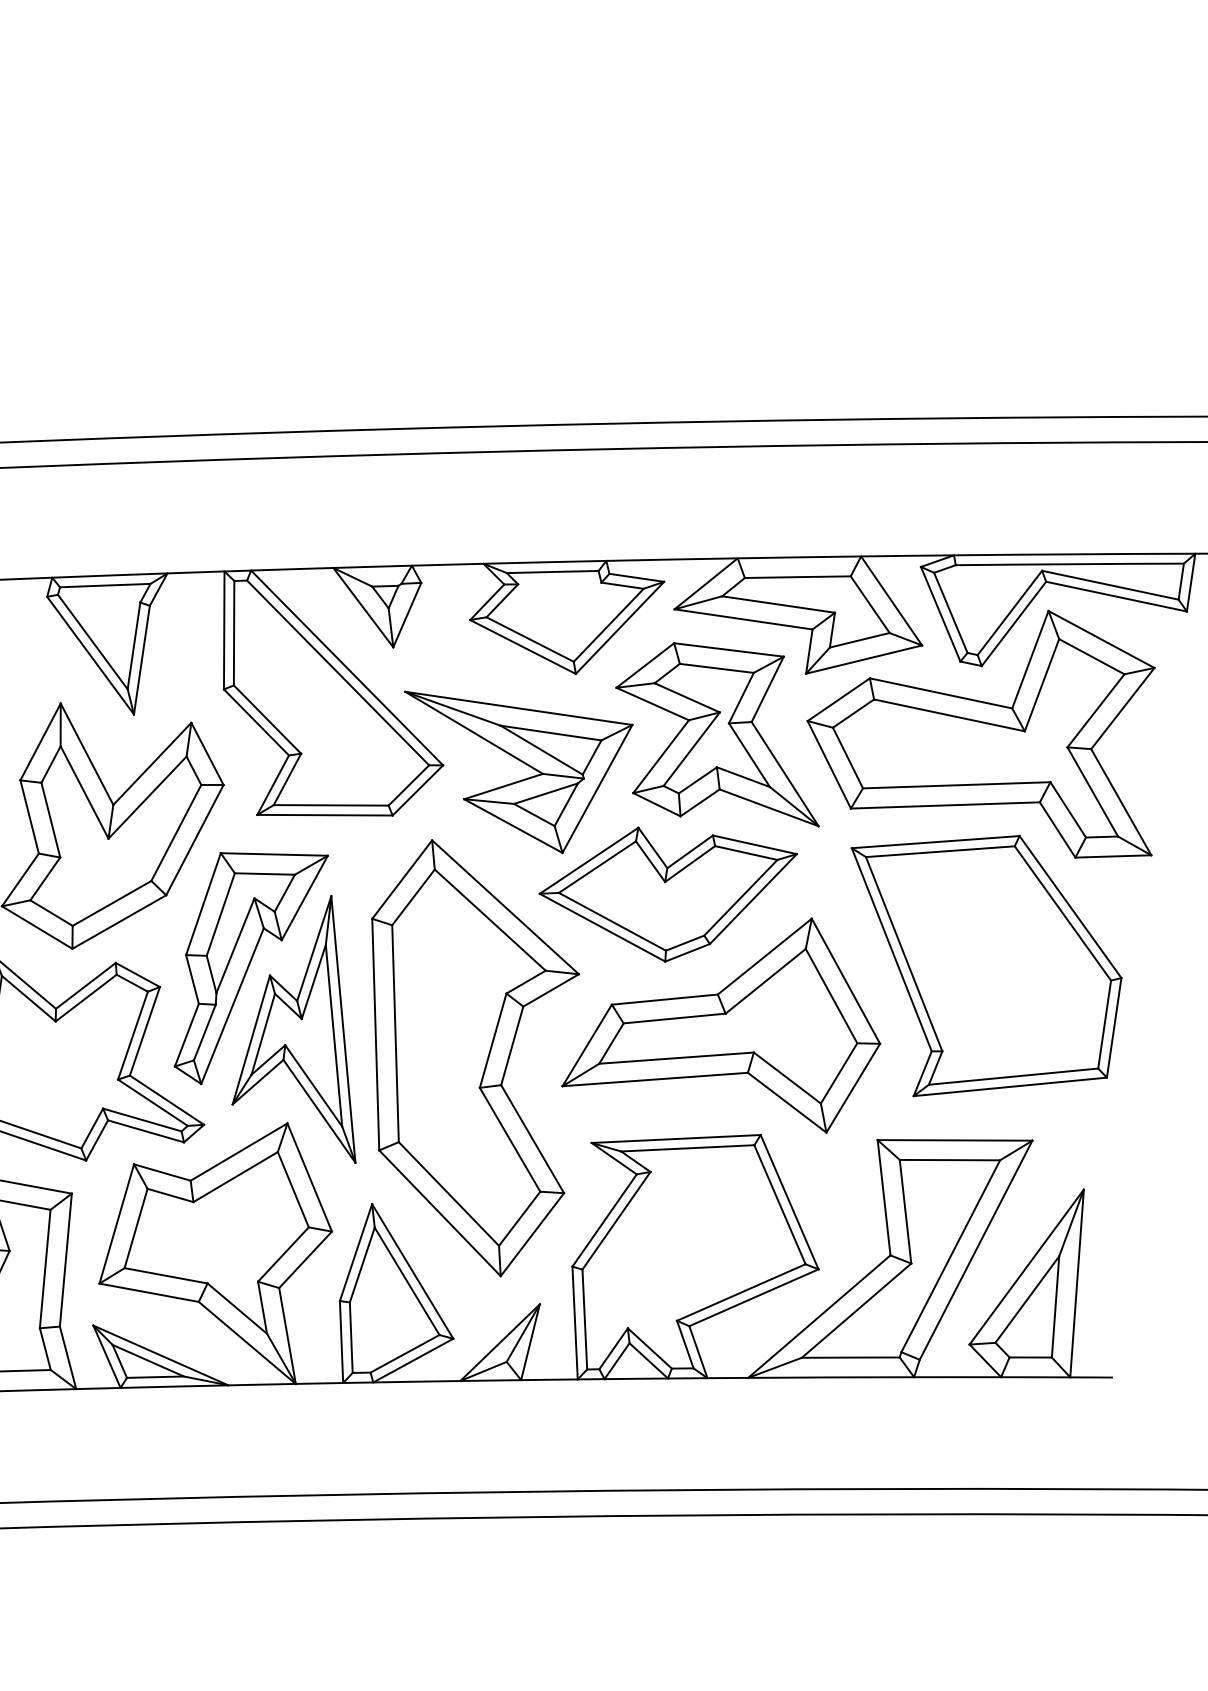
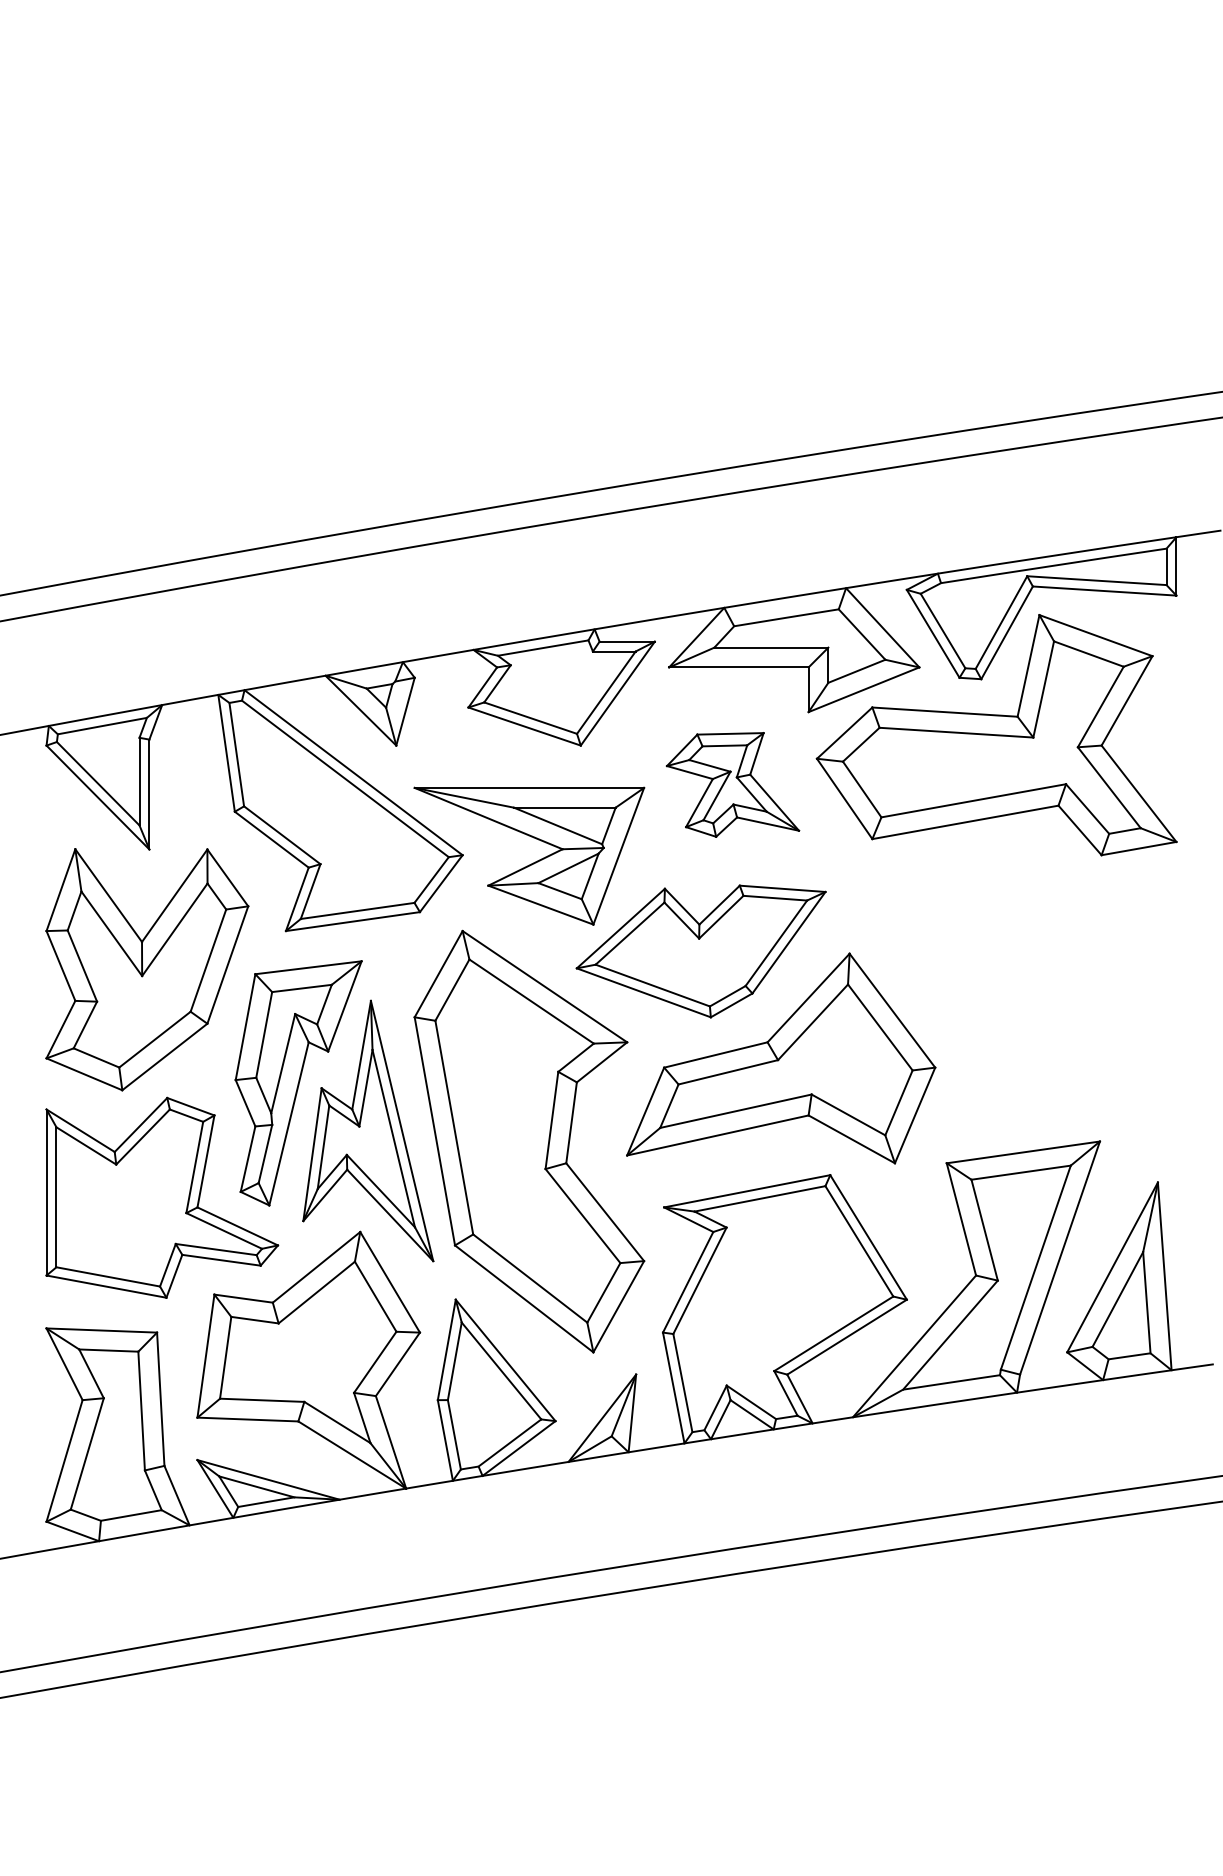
part: (720, 734) -> (732, 784), size x0.6
part: (978, 967) -> (1021, 977), removed

